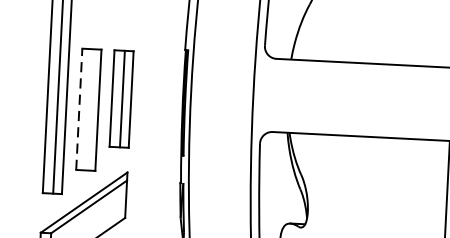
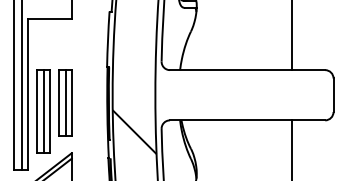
line: (79, 109) -> (36, 111), dashed -> solid
line: (89, 109) -> (43, 111), added
hatch: (220, 147) -> (134, 132), added

